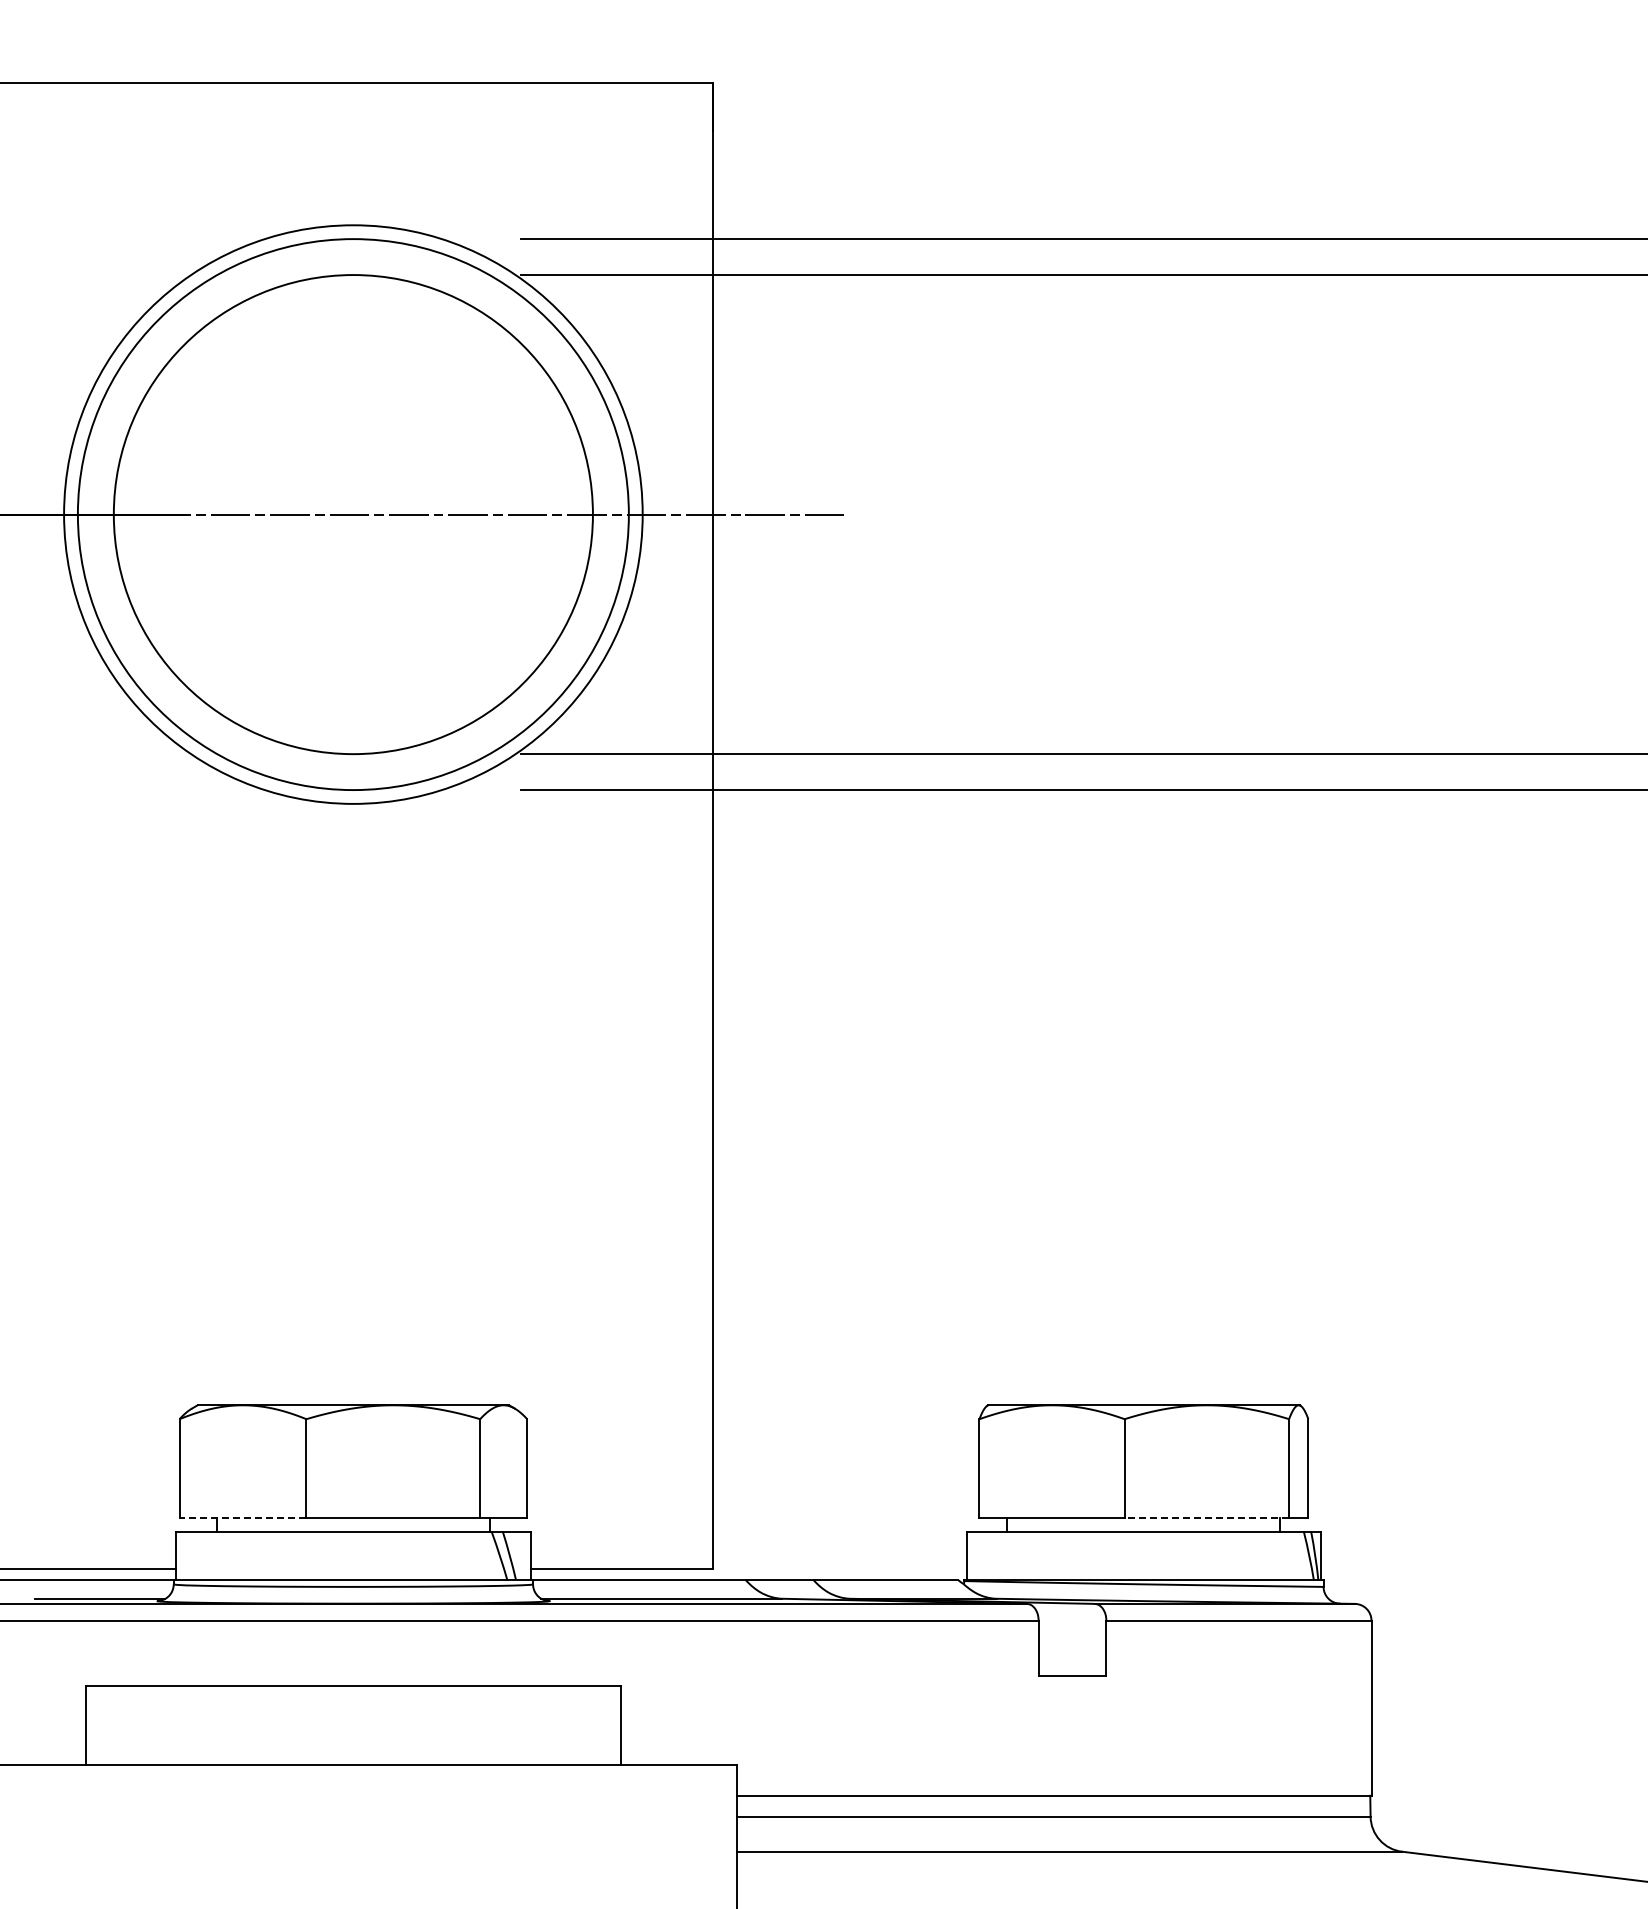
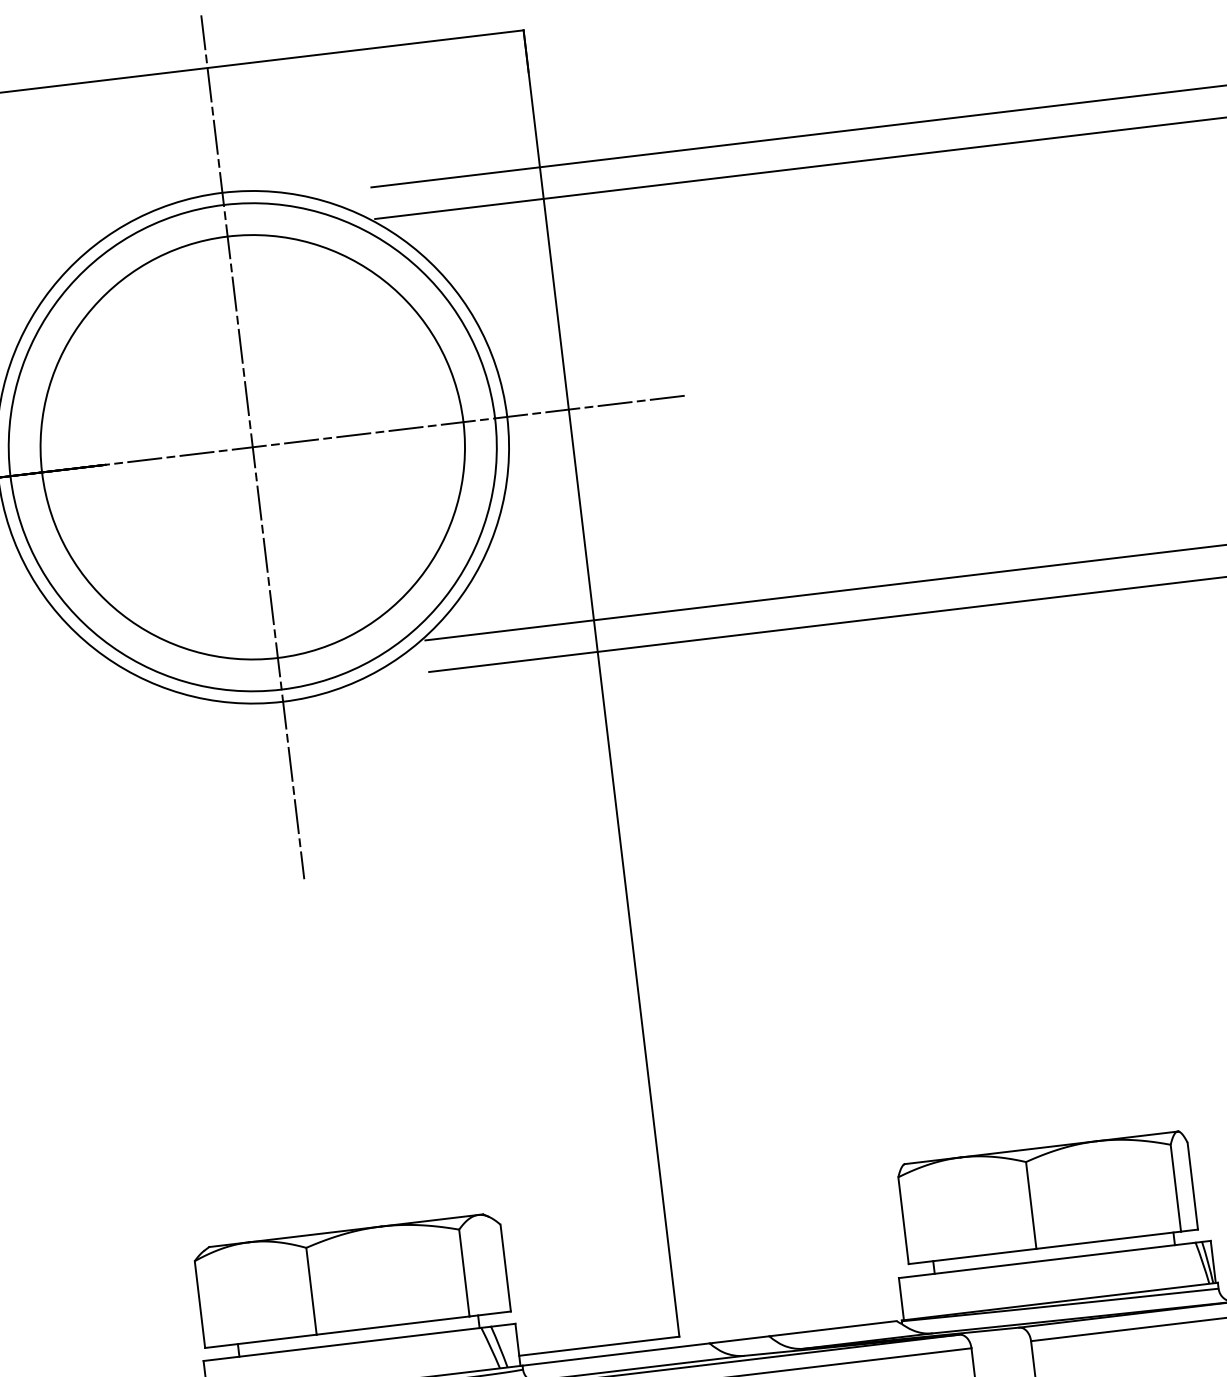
line: (353, 514) -> (252, 447), added
line: (242, 1517) -> (260, 1341), dashed -> solid
line: (1206, 1517) -> (1108, 1239), dashed -> solid

